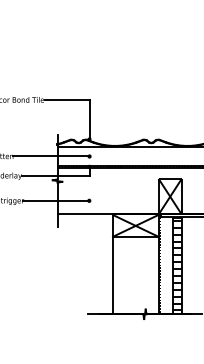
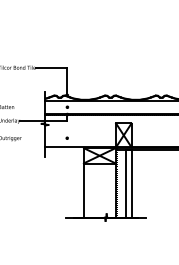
line: (51, 156) -> (40, 107), removed
line: (56, 201) -> (44, 138), removed
hatch: (176, 265) -> (128, 183), removed

